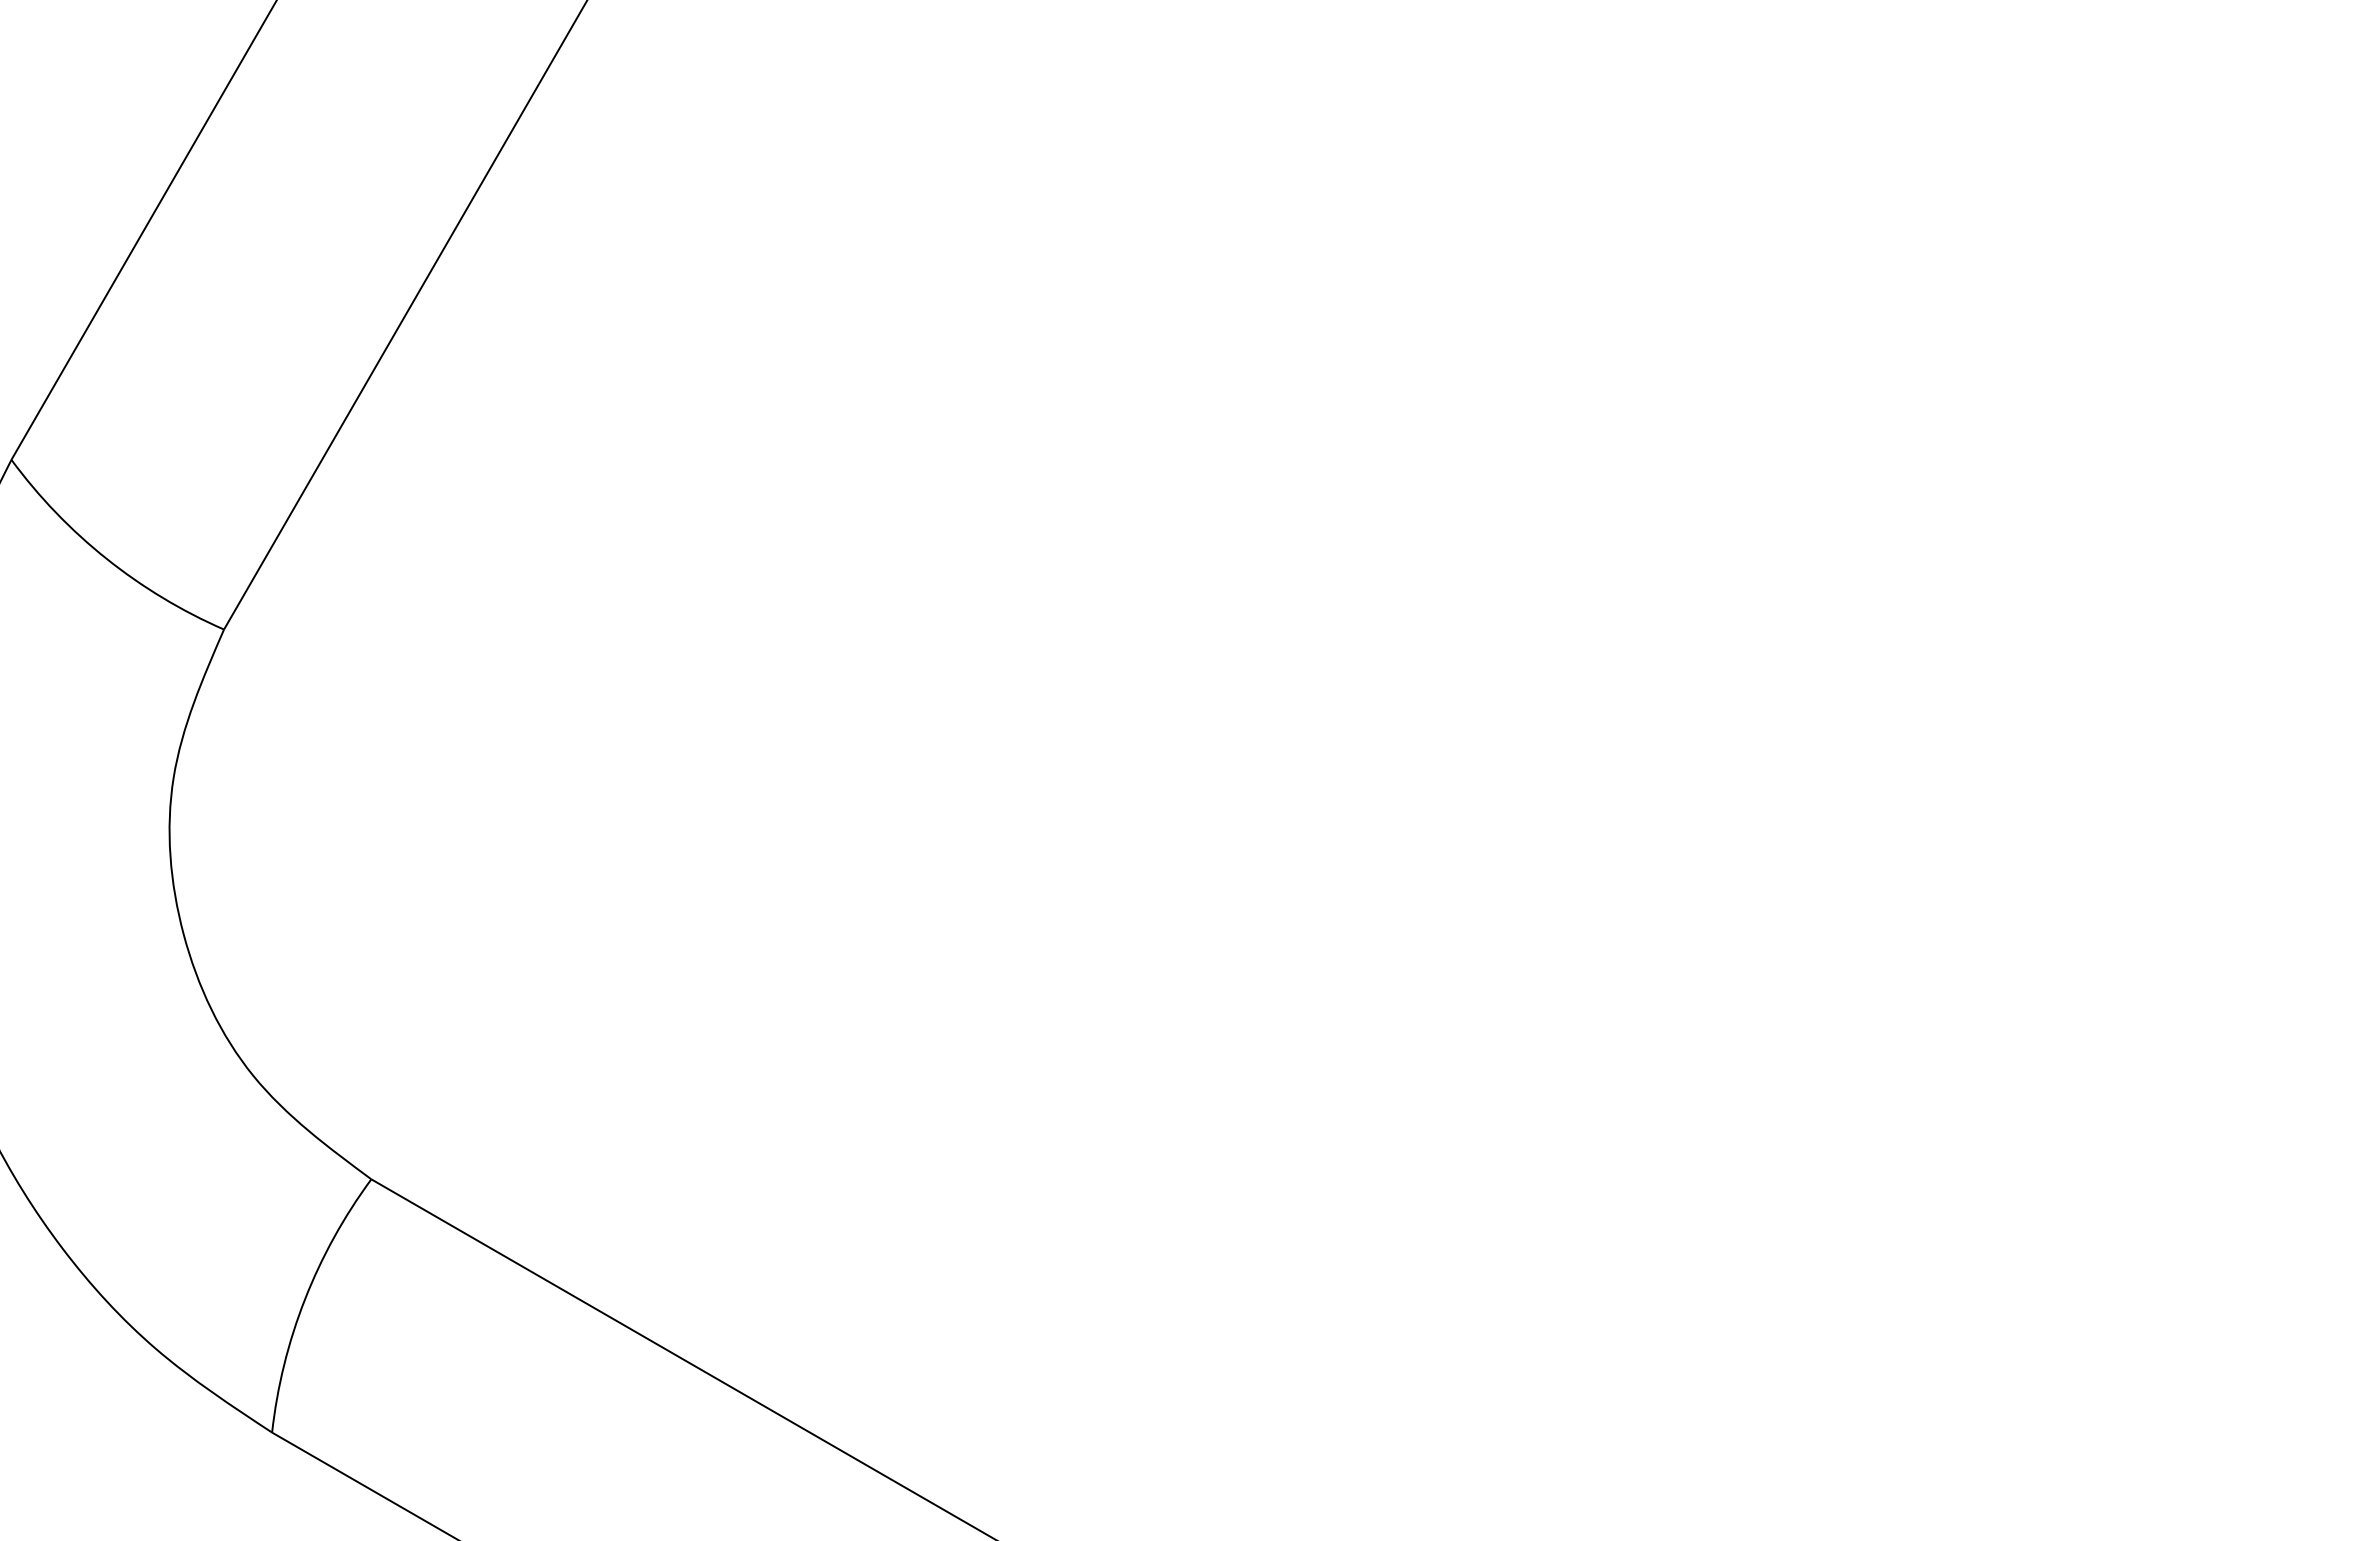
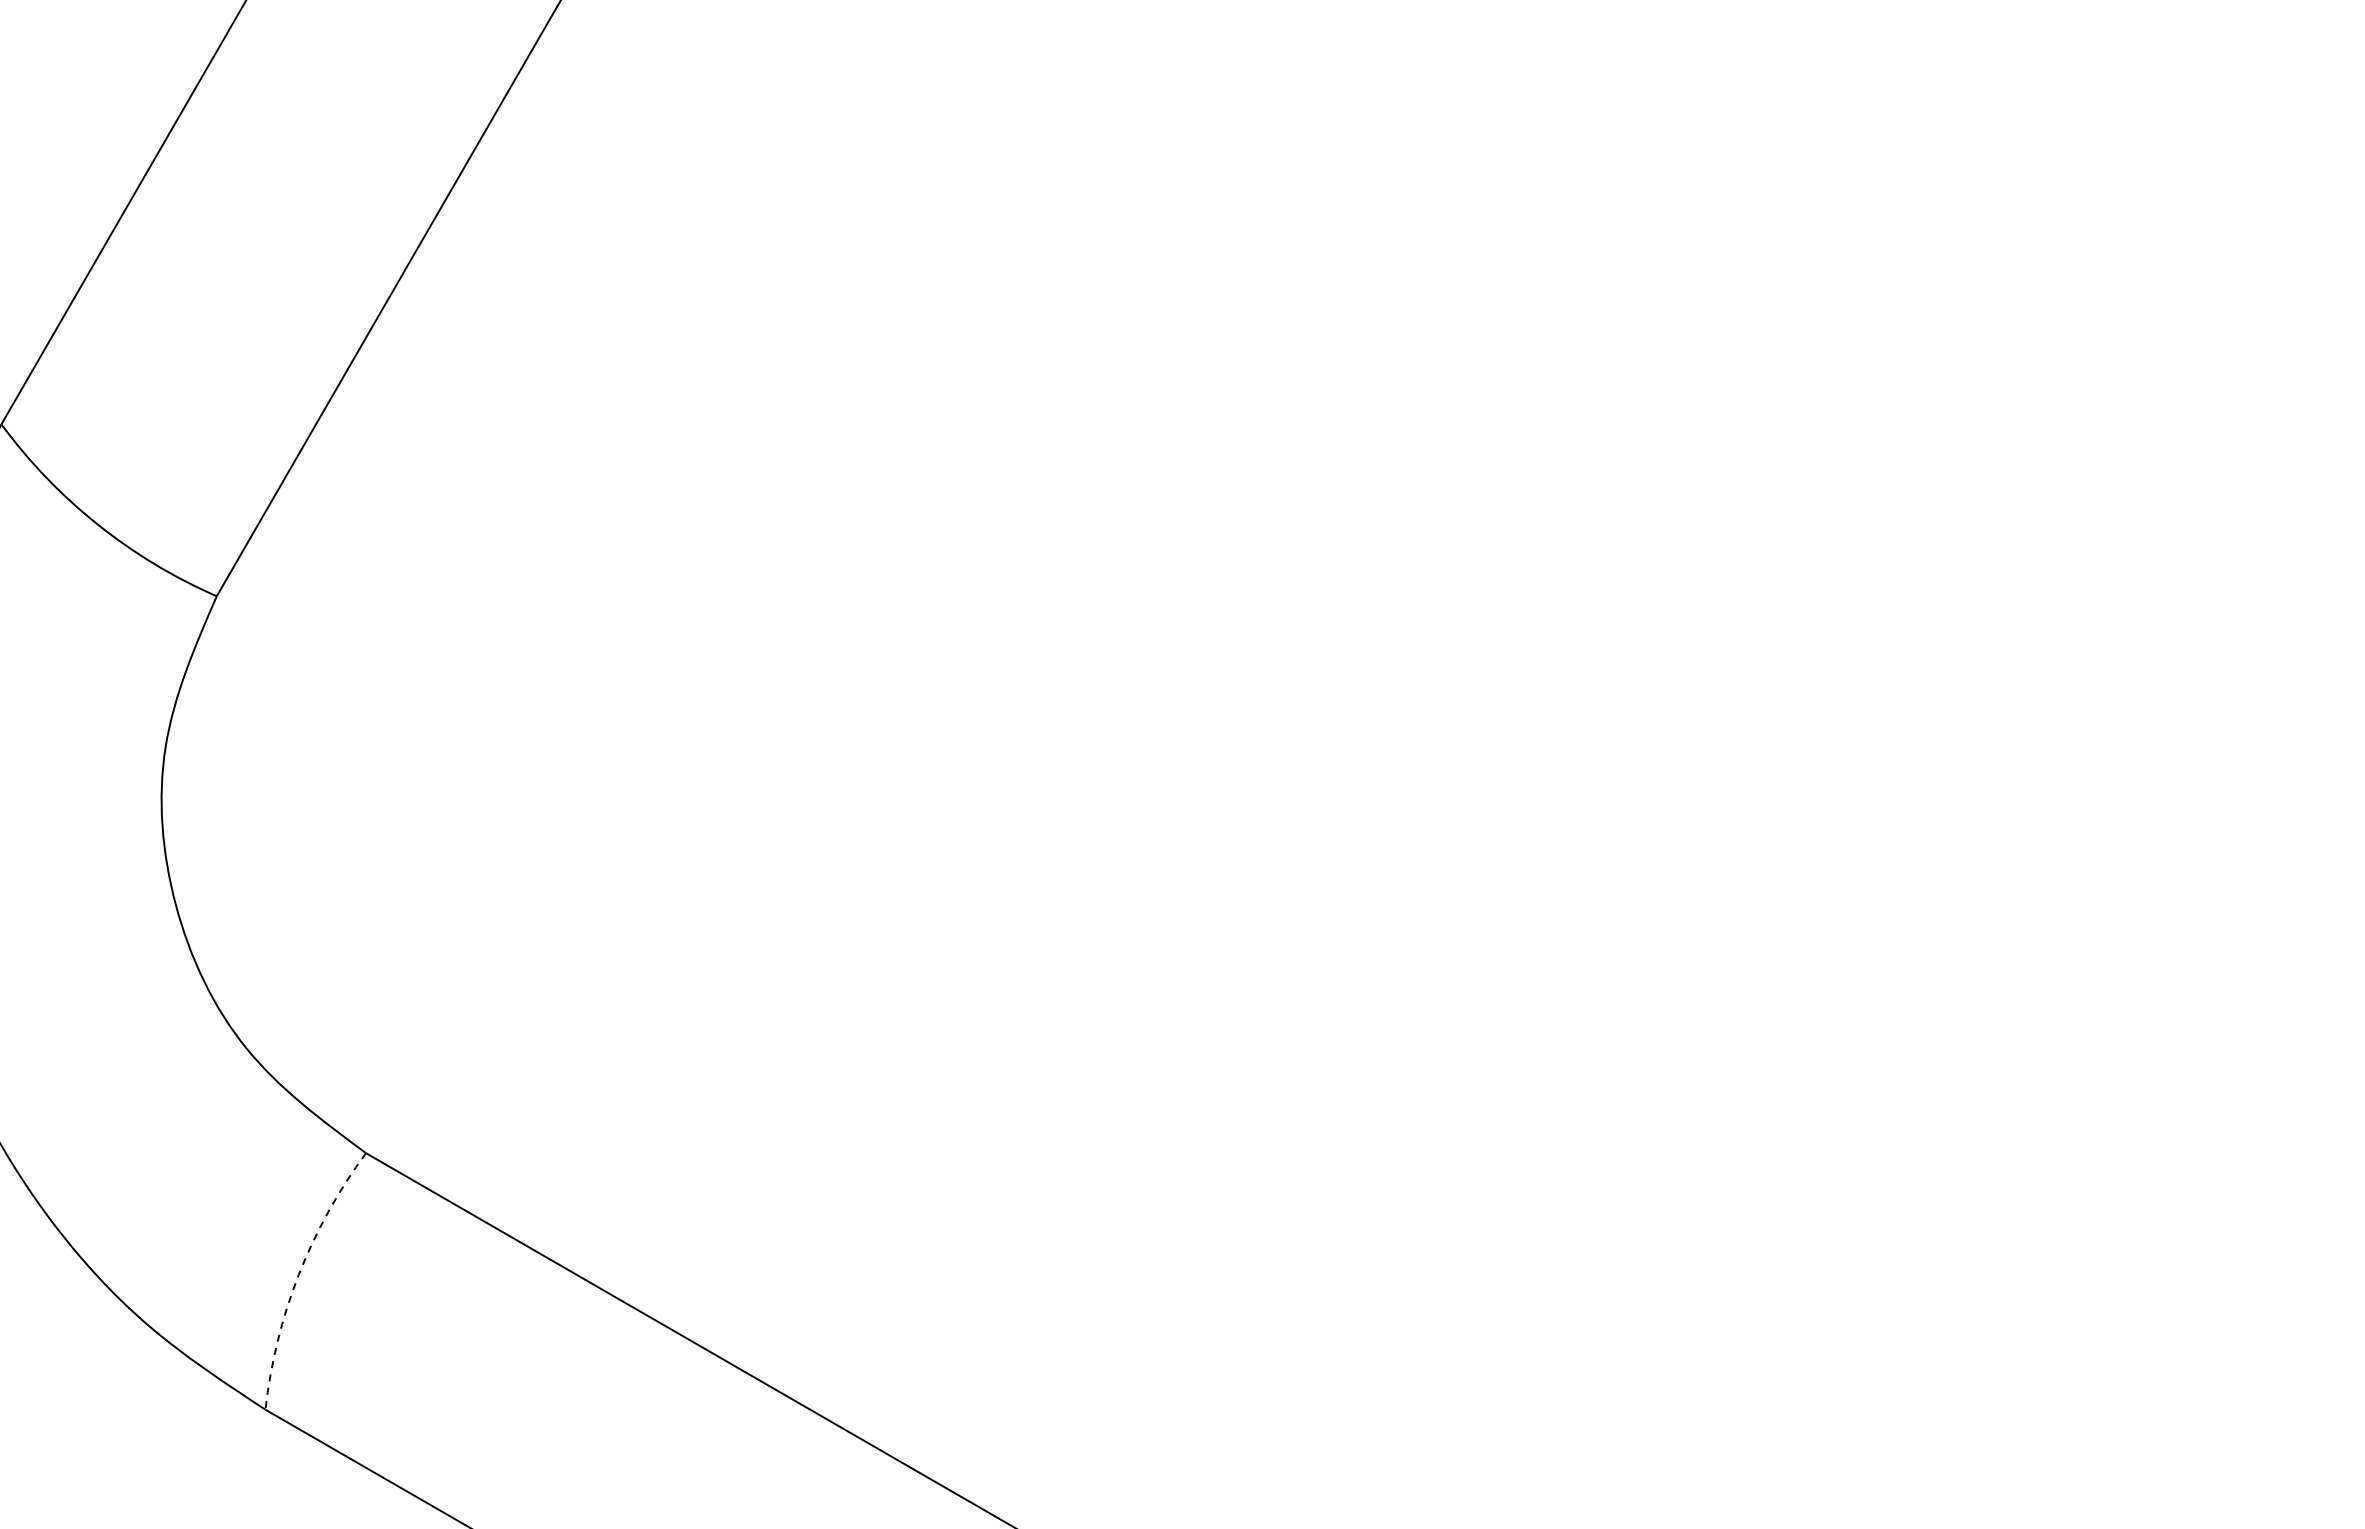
arc: (305, 1299) -> (299, 1274), solid -> dashed

